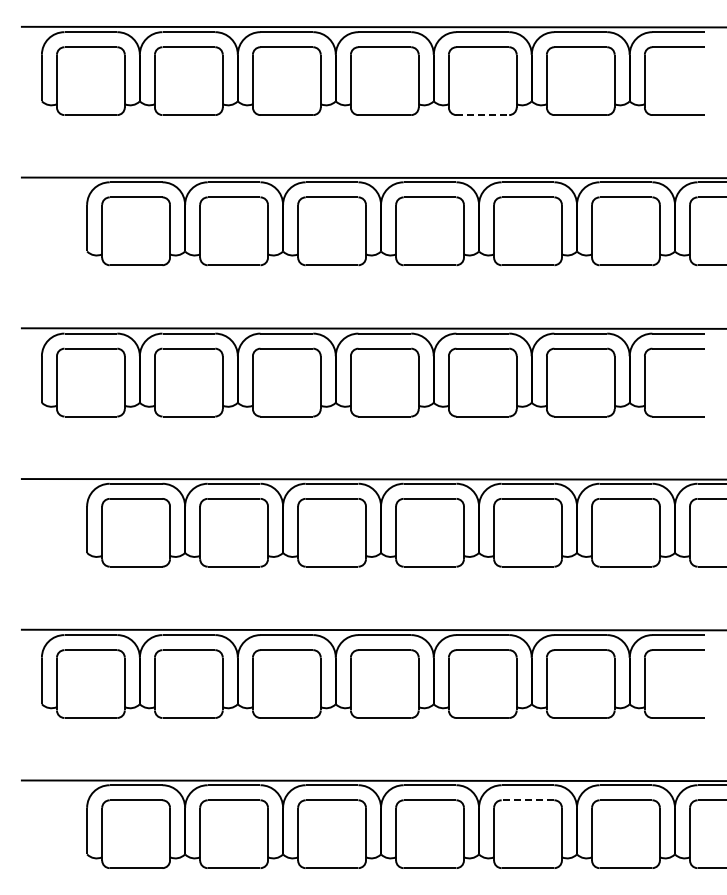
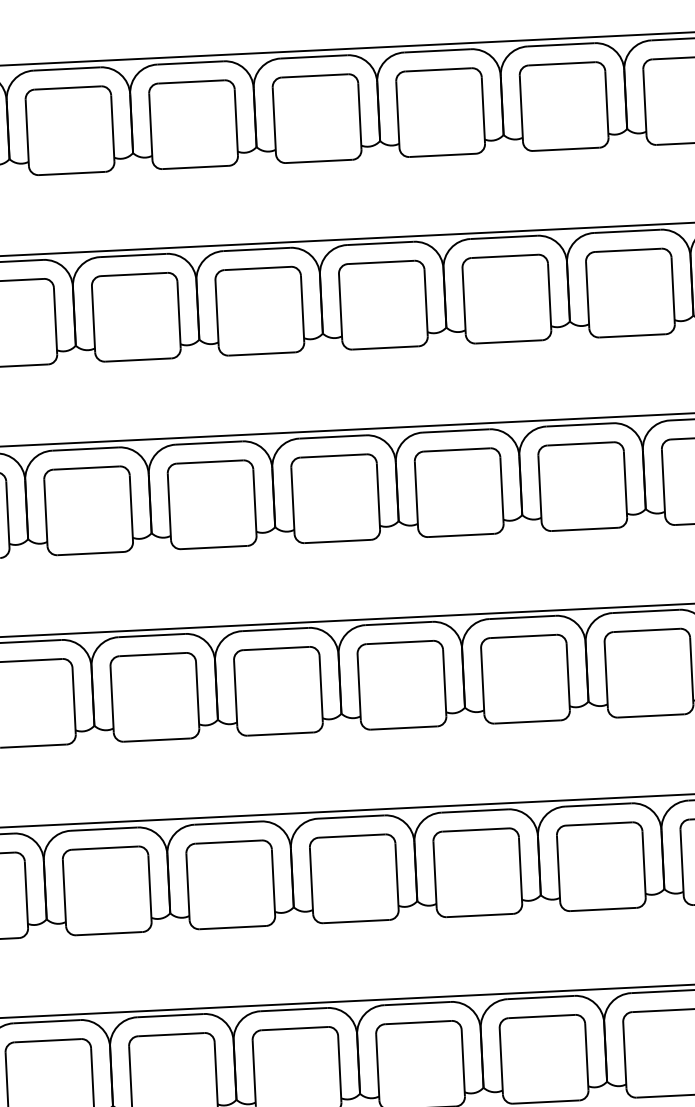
line: (483, 115) -> (443, 155), dashed -> solid
line: (527, 800) -> (541, 1016), dashed -> solid

